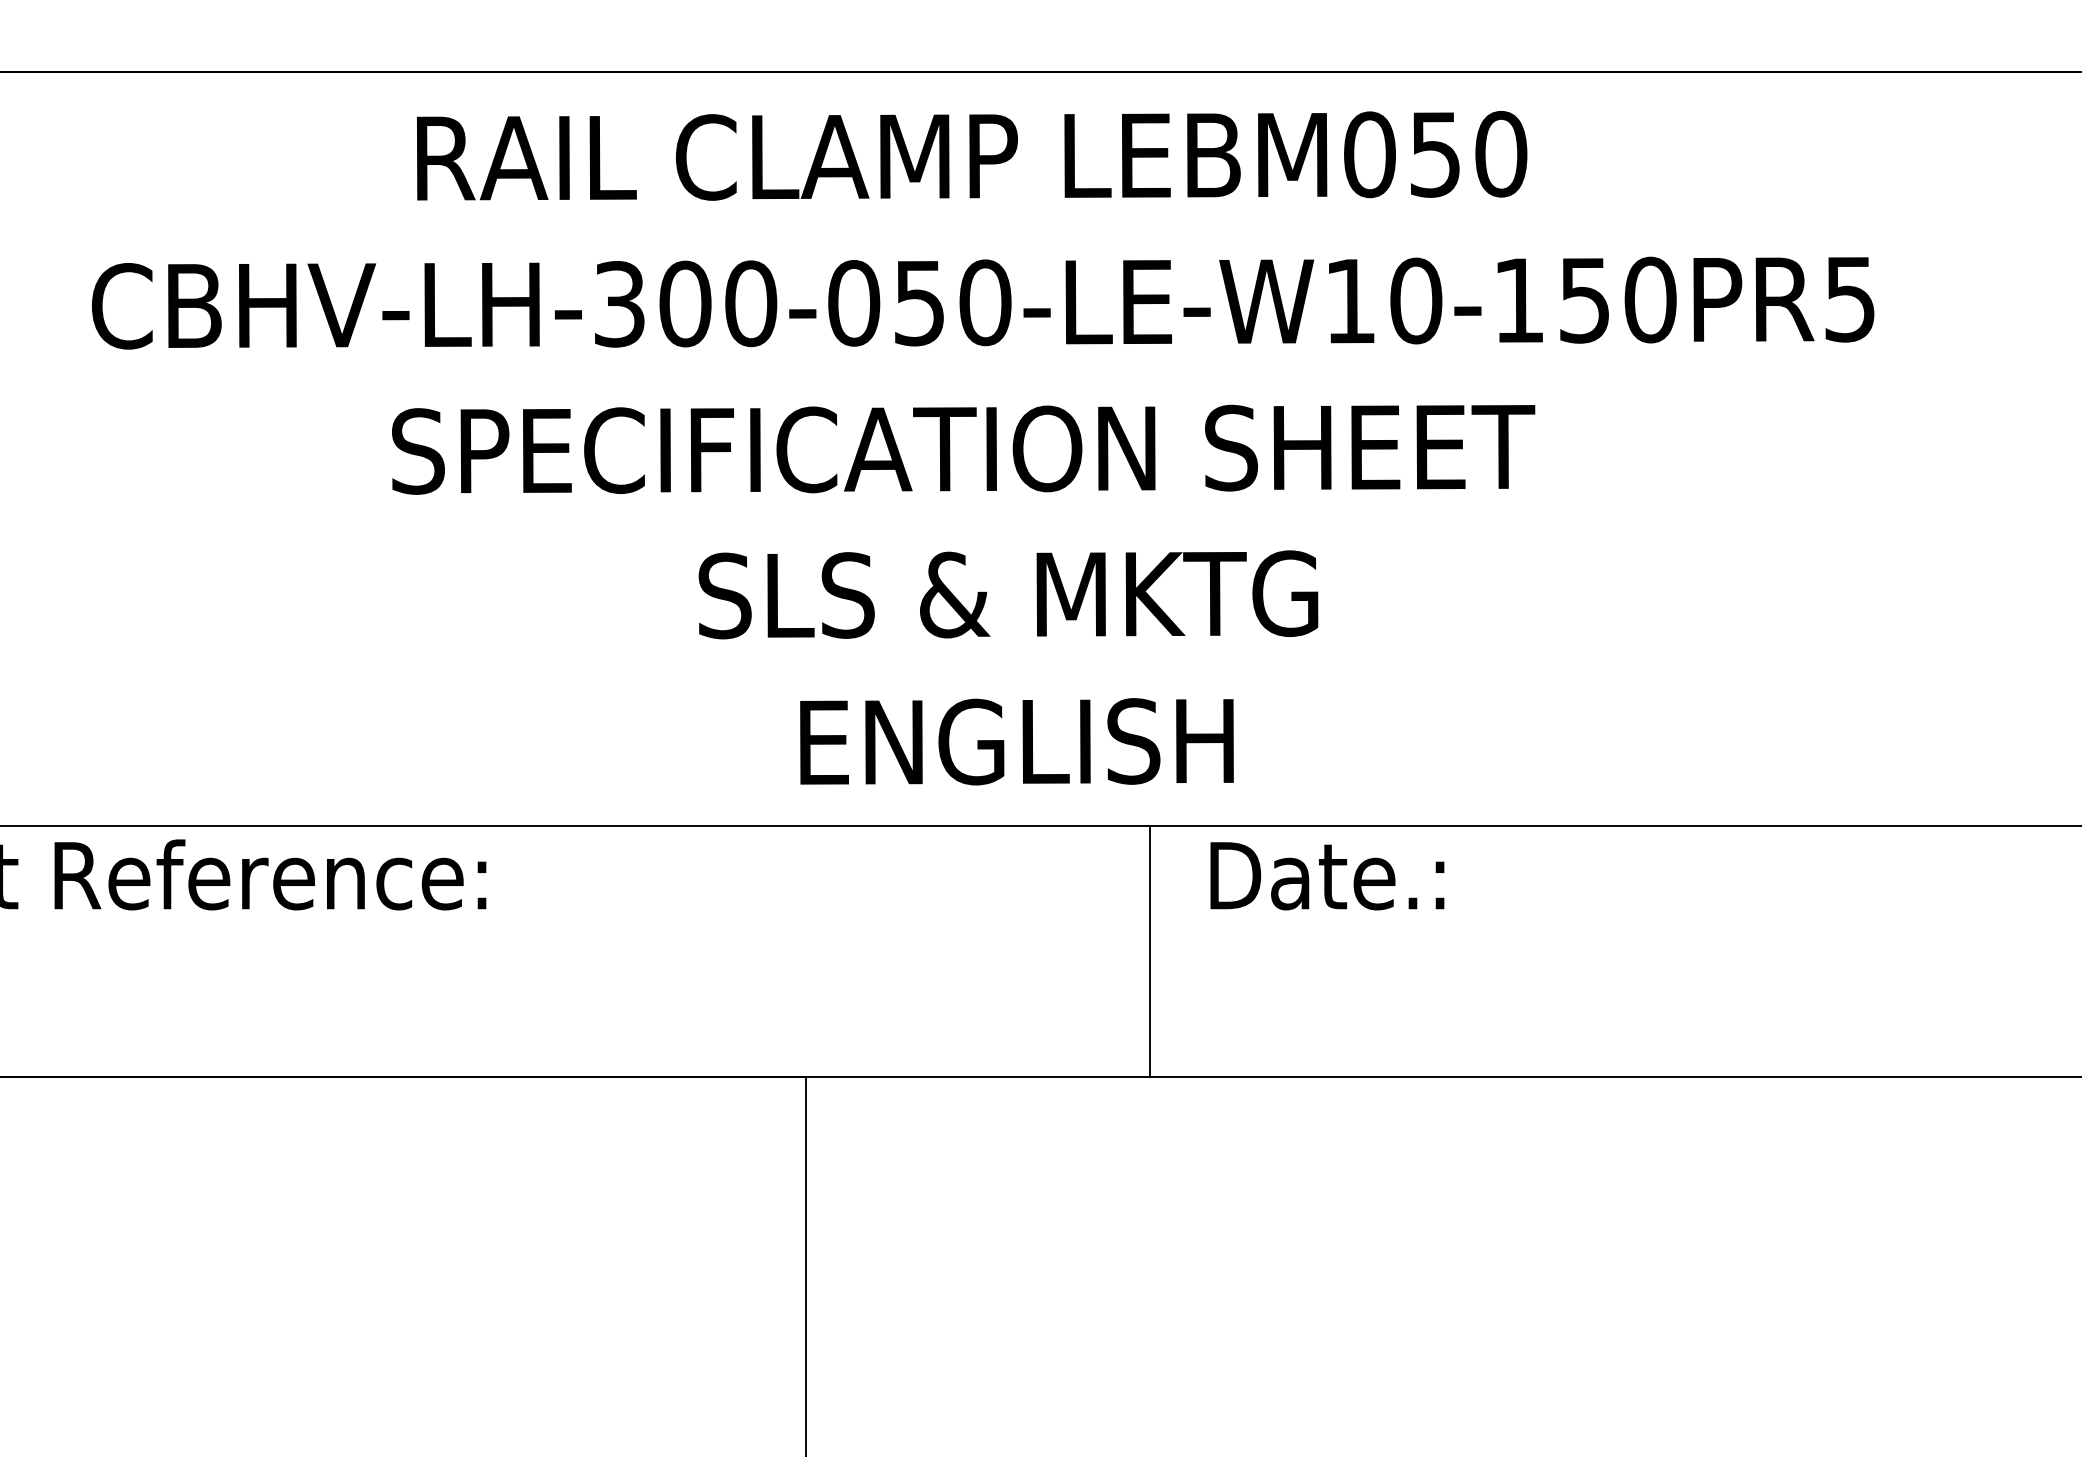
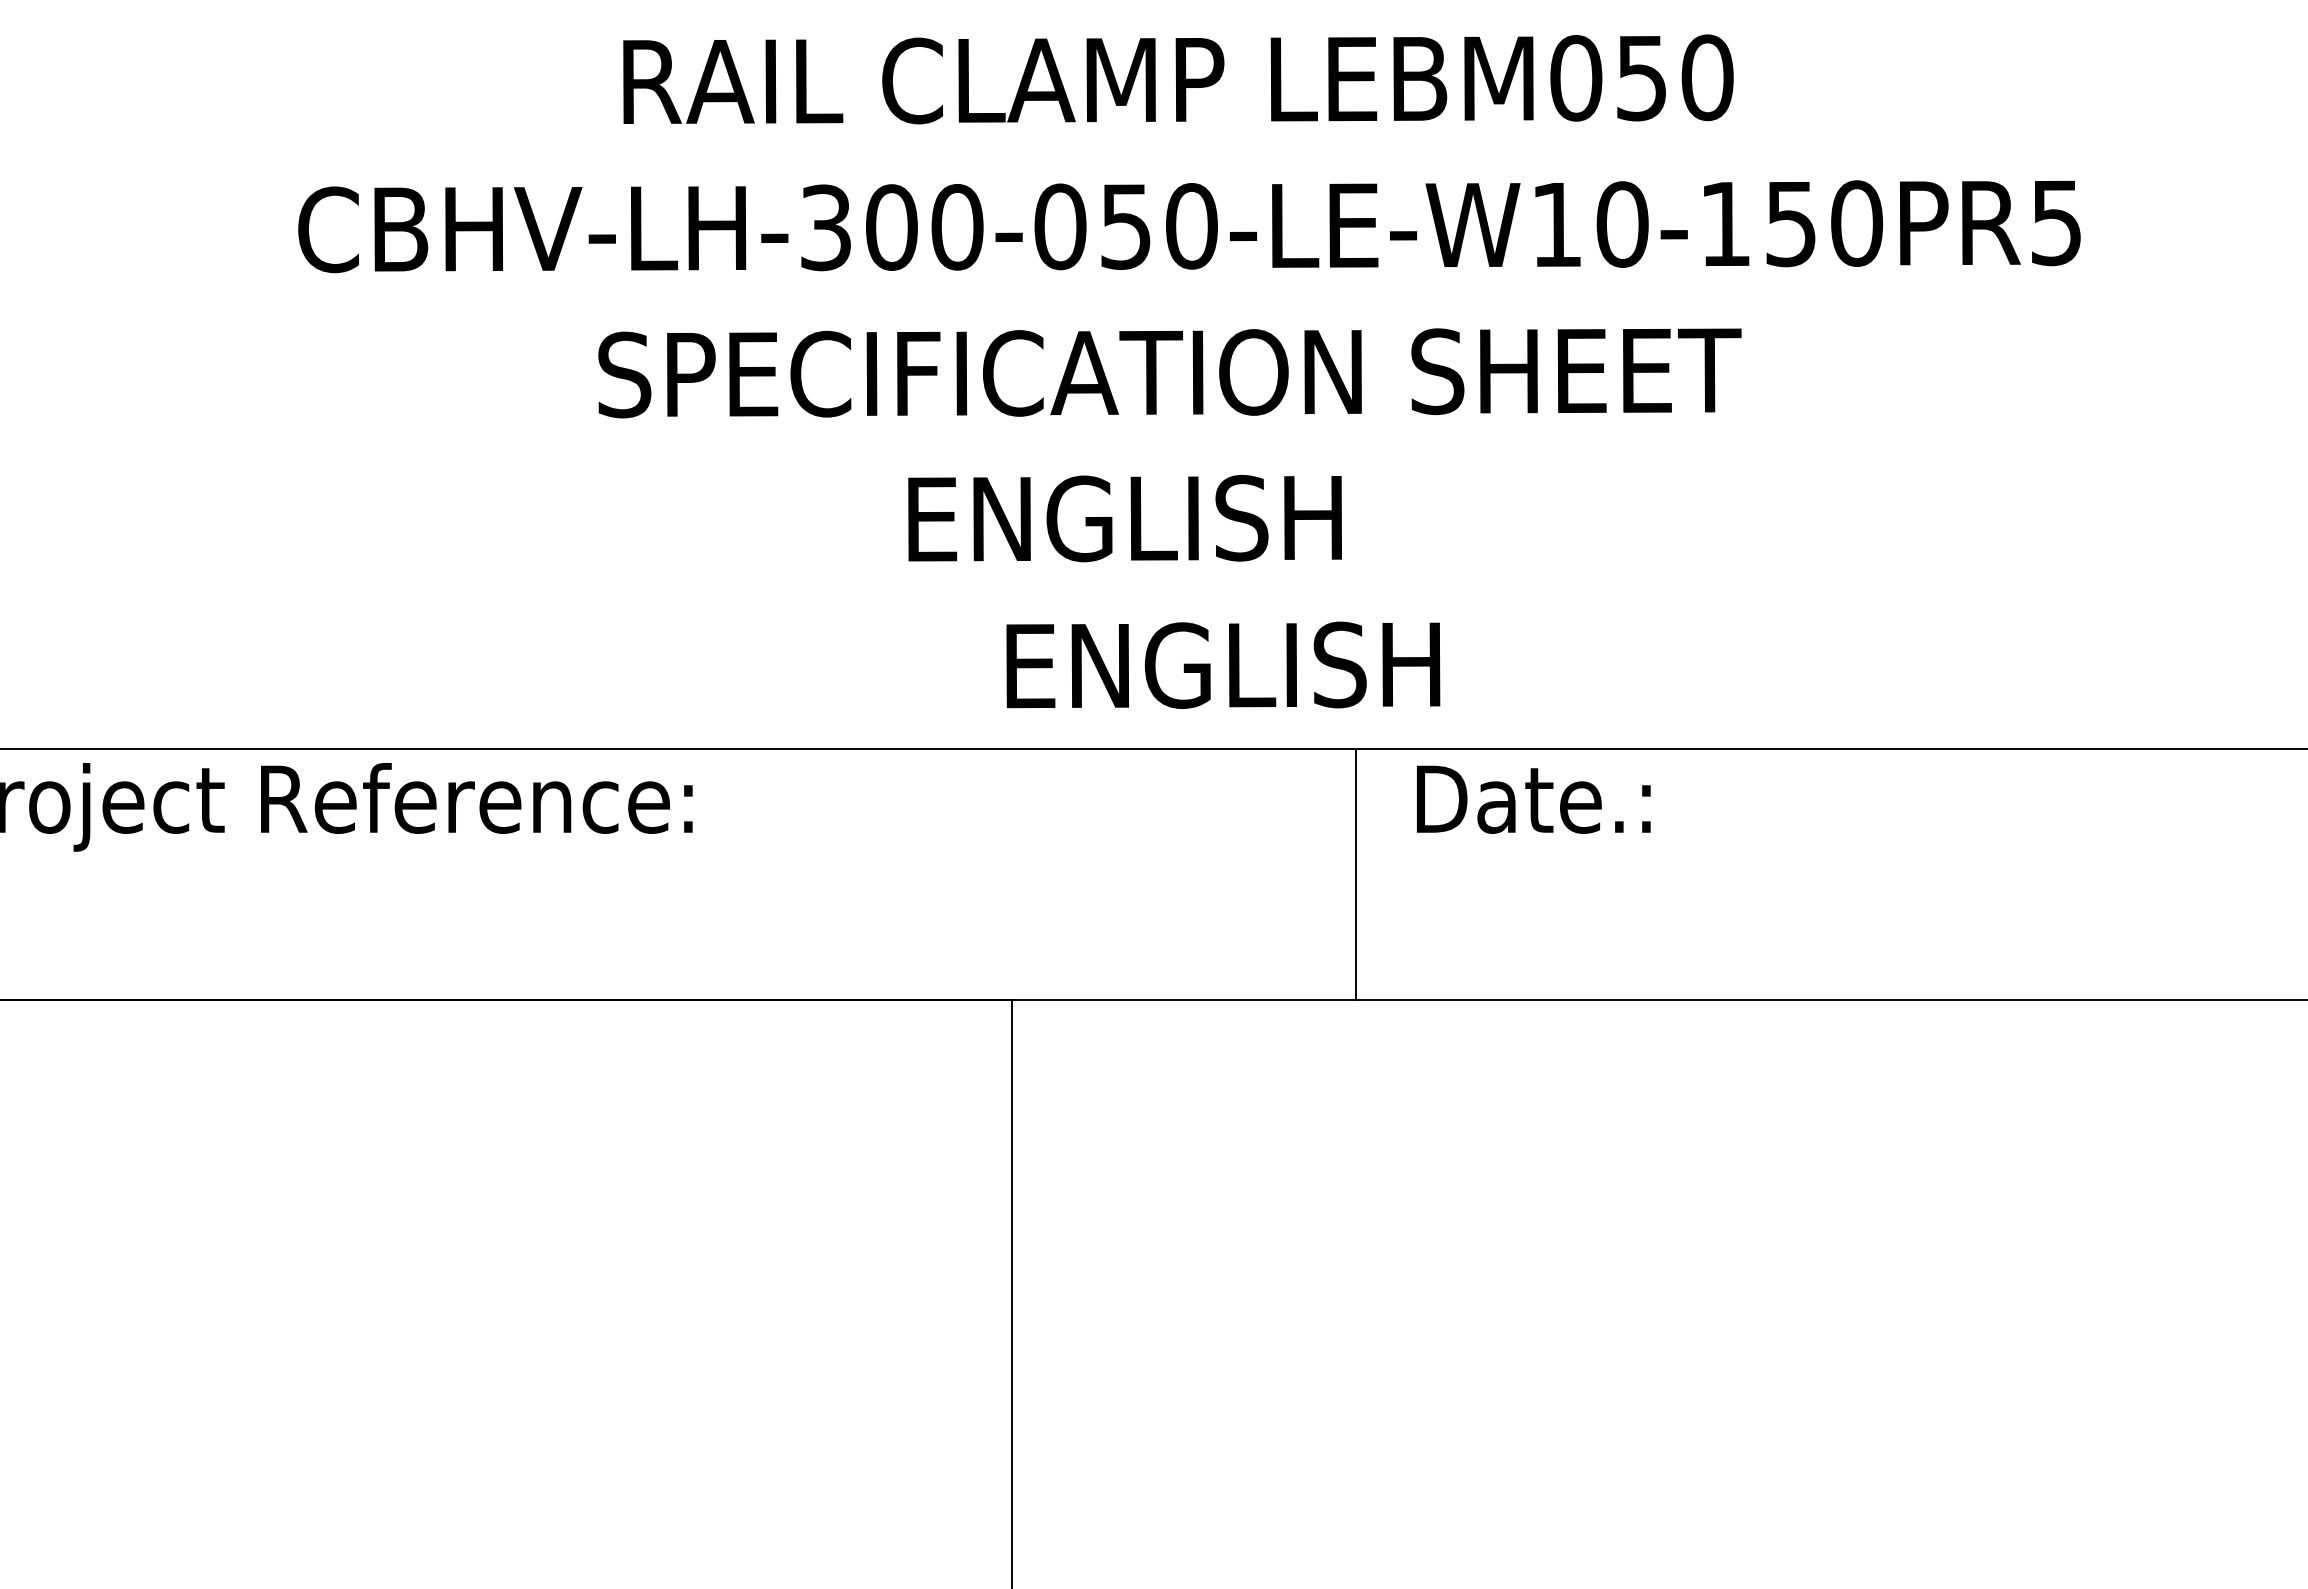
text: (1008, 593) -> (1214, 517), SLS & MKTG -> ENGLISH

